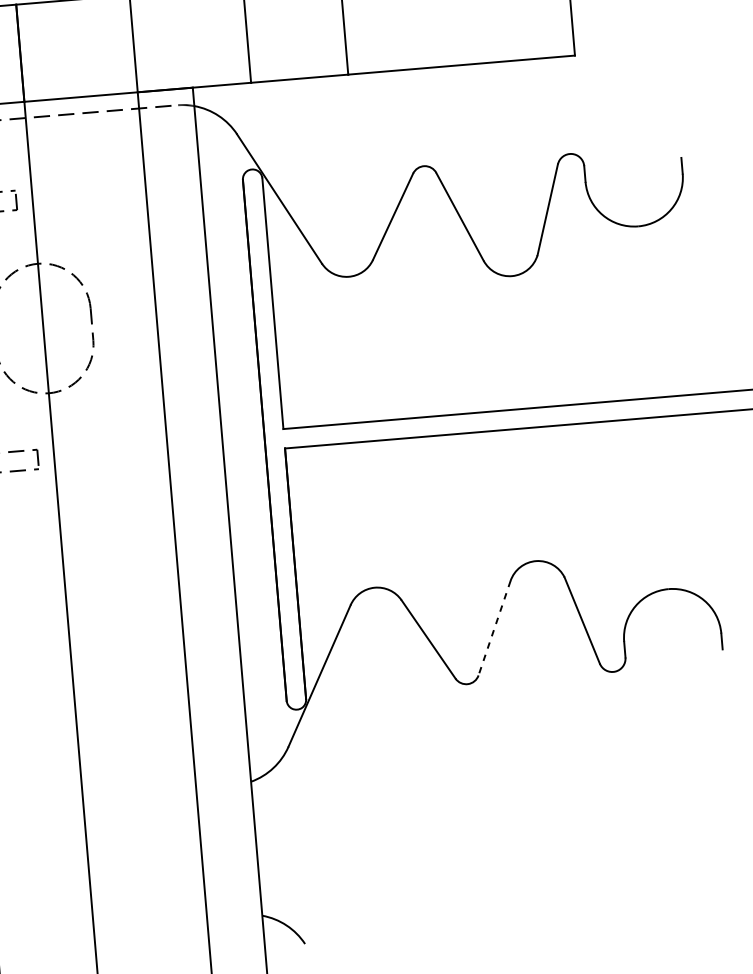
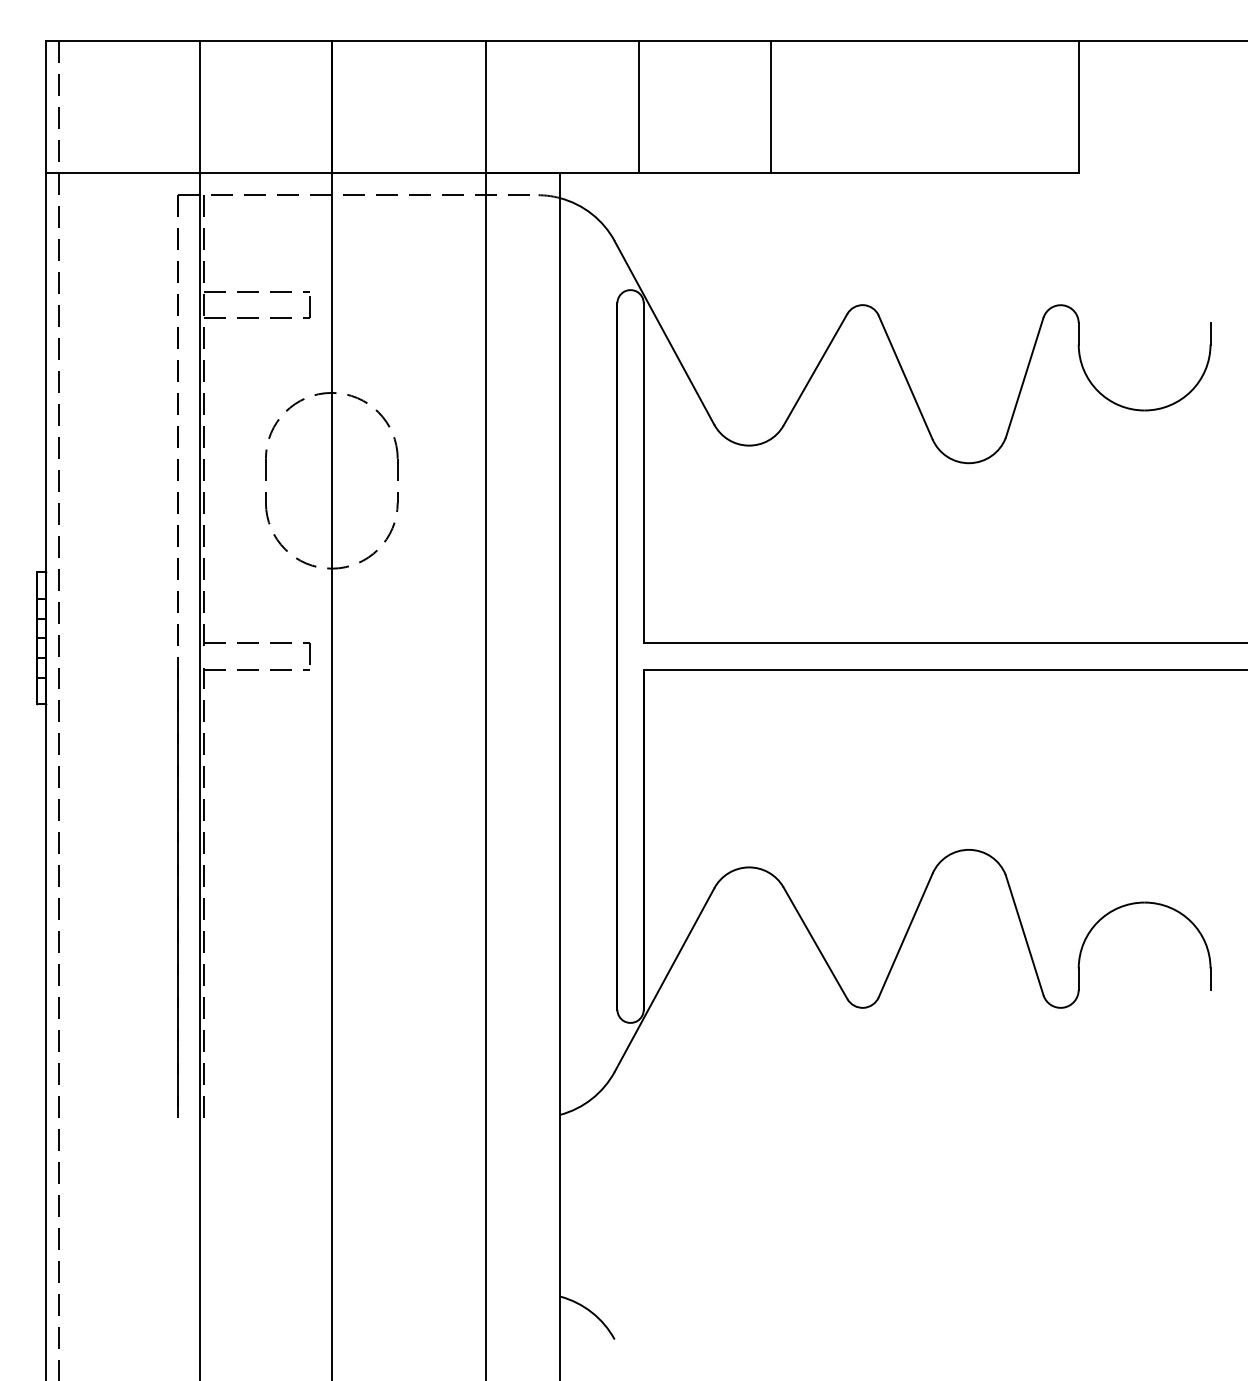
line: (494, 628) -> (905, 935), dashed -> solid

